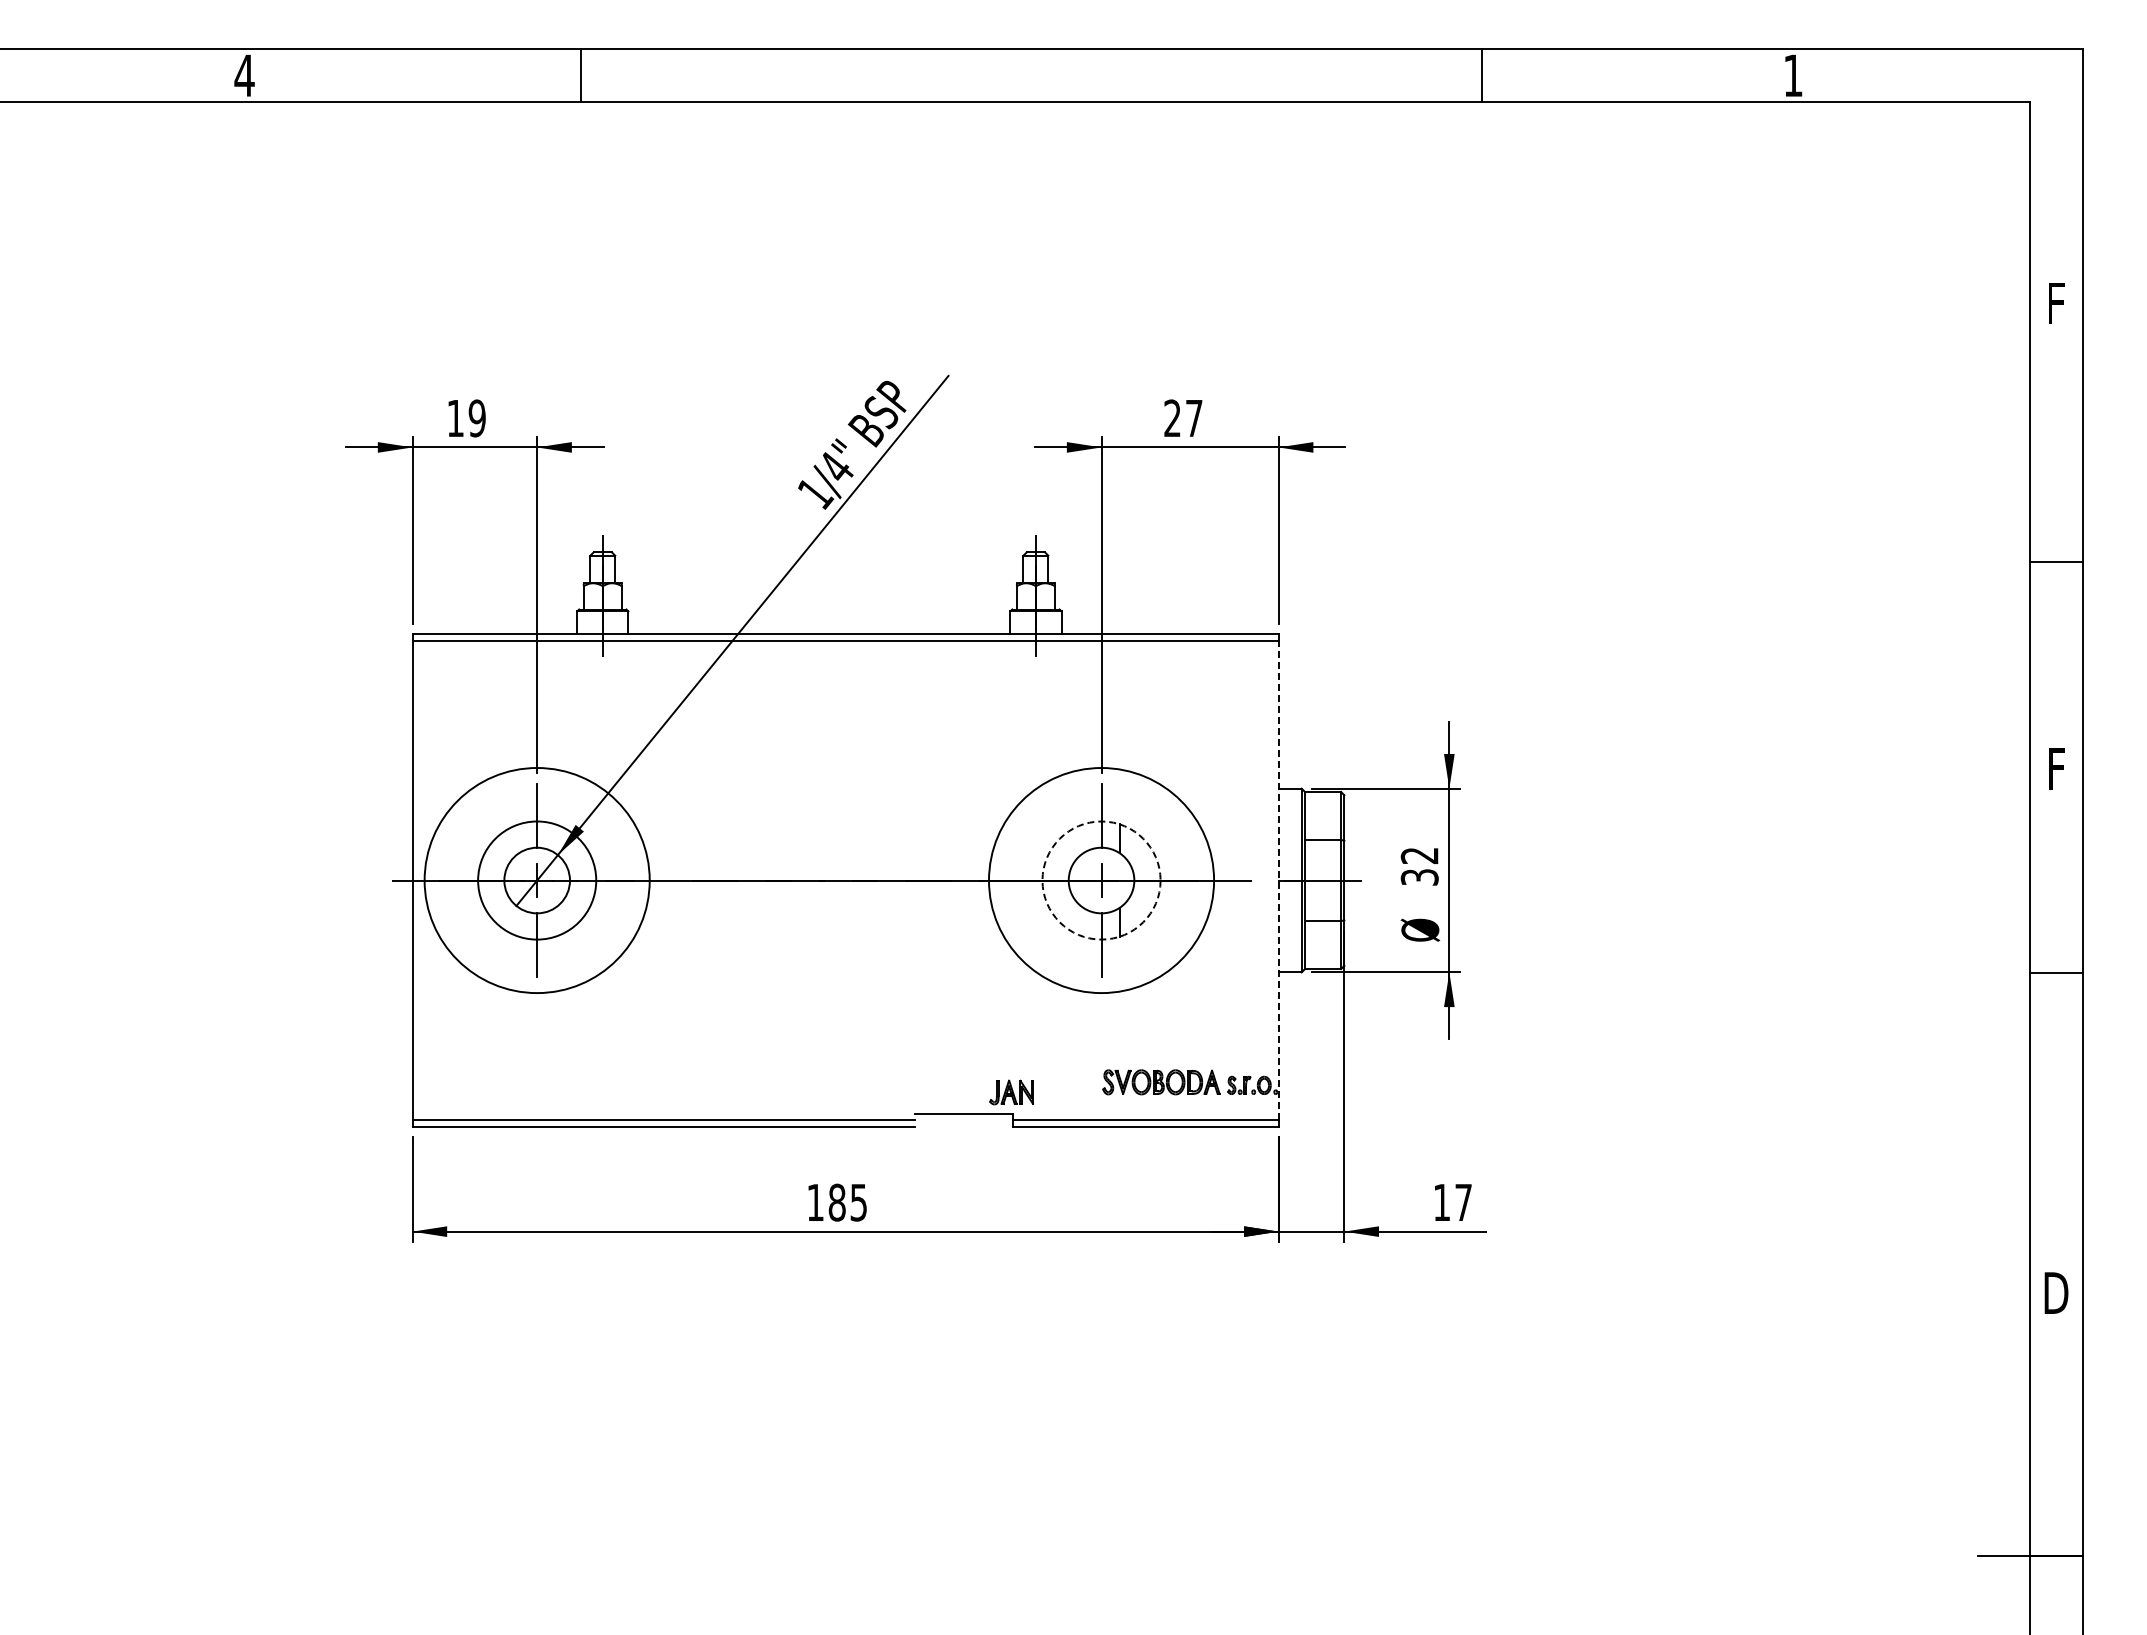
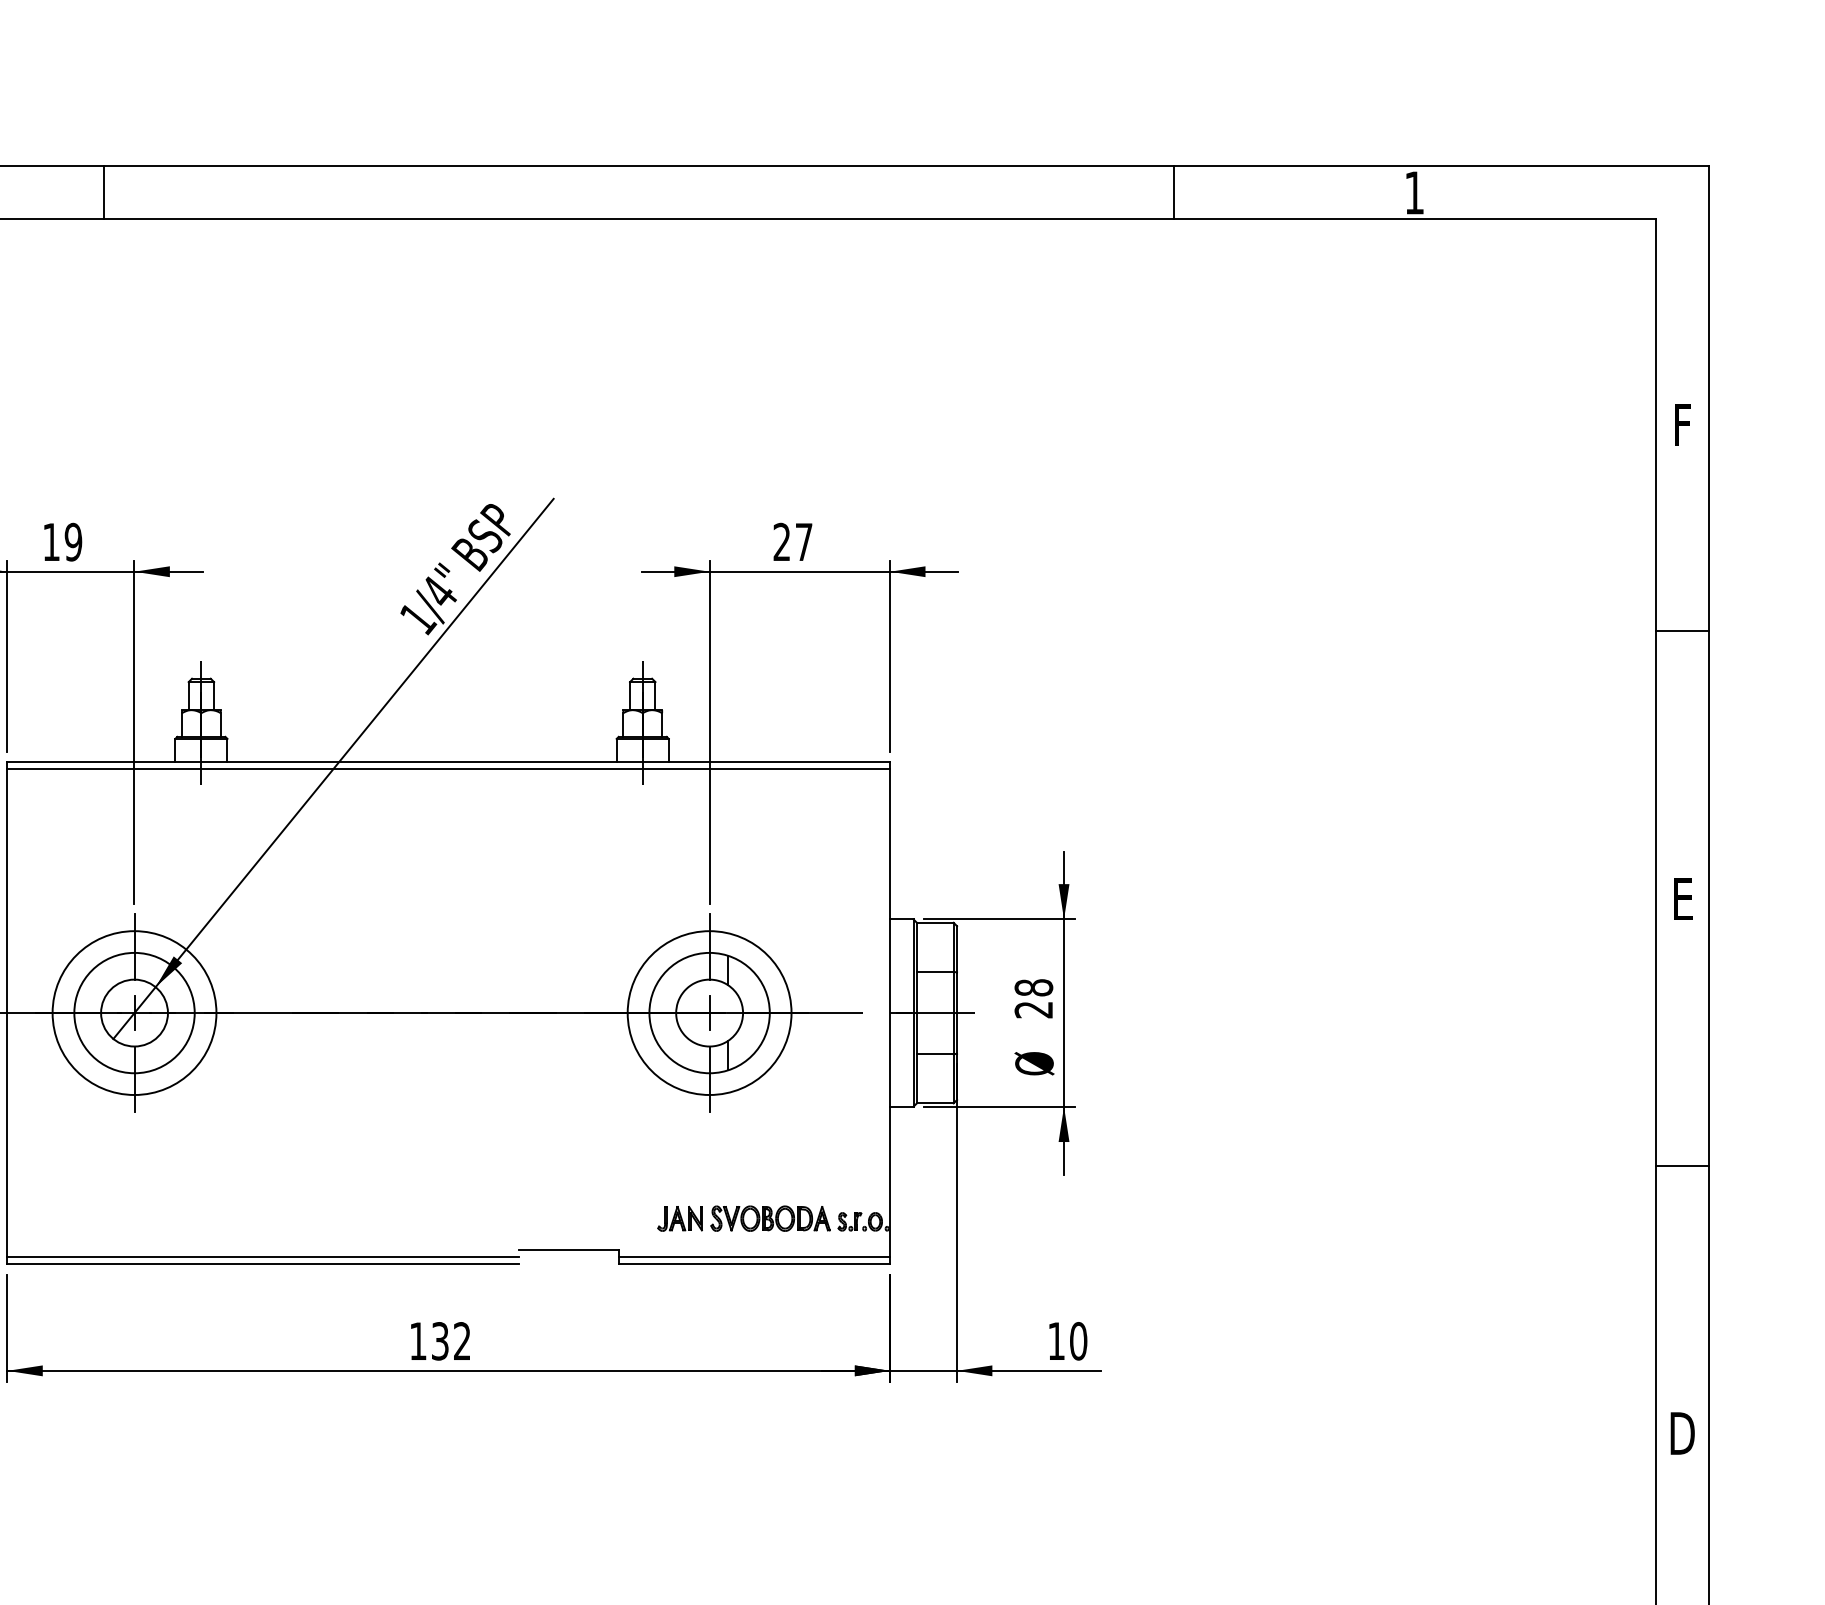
line: (580, 75) -> (104, 192), moved
line: (1481, 75) -> (1174, 192), moved
line: (2056, 561) -> (1682, 630), moved
text: (2056, 768) -> (1682, 898), F -> E
text: (1419, 866) -> (1033, 998), 32 -> 28
circle: (536, 880) -> (133, 1013), size x0.71
circle: (1101, 880) -> (709, 1013), dashed -> solid
circle: (1101, 880) -> (709, 1013), size x0.71
line: (1278, 880) -> (889, 1013), dashed -> solid
line: (2056, 972) -> (1682, 1165), moved
part: (1011, 1092) -> (680, 1218), moved
text: (847, 1202) -> (450, 1341), 185 -> 132
text: (1463, 1202) -> (1078, 1341), 17 -> 10

